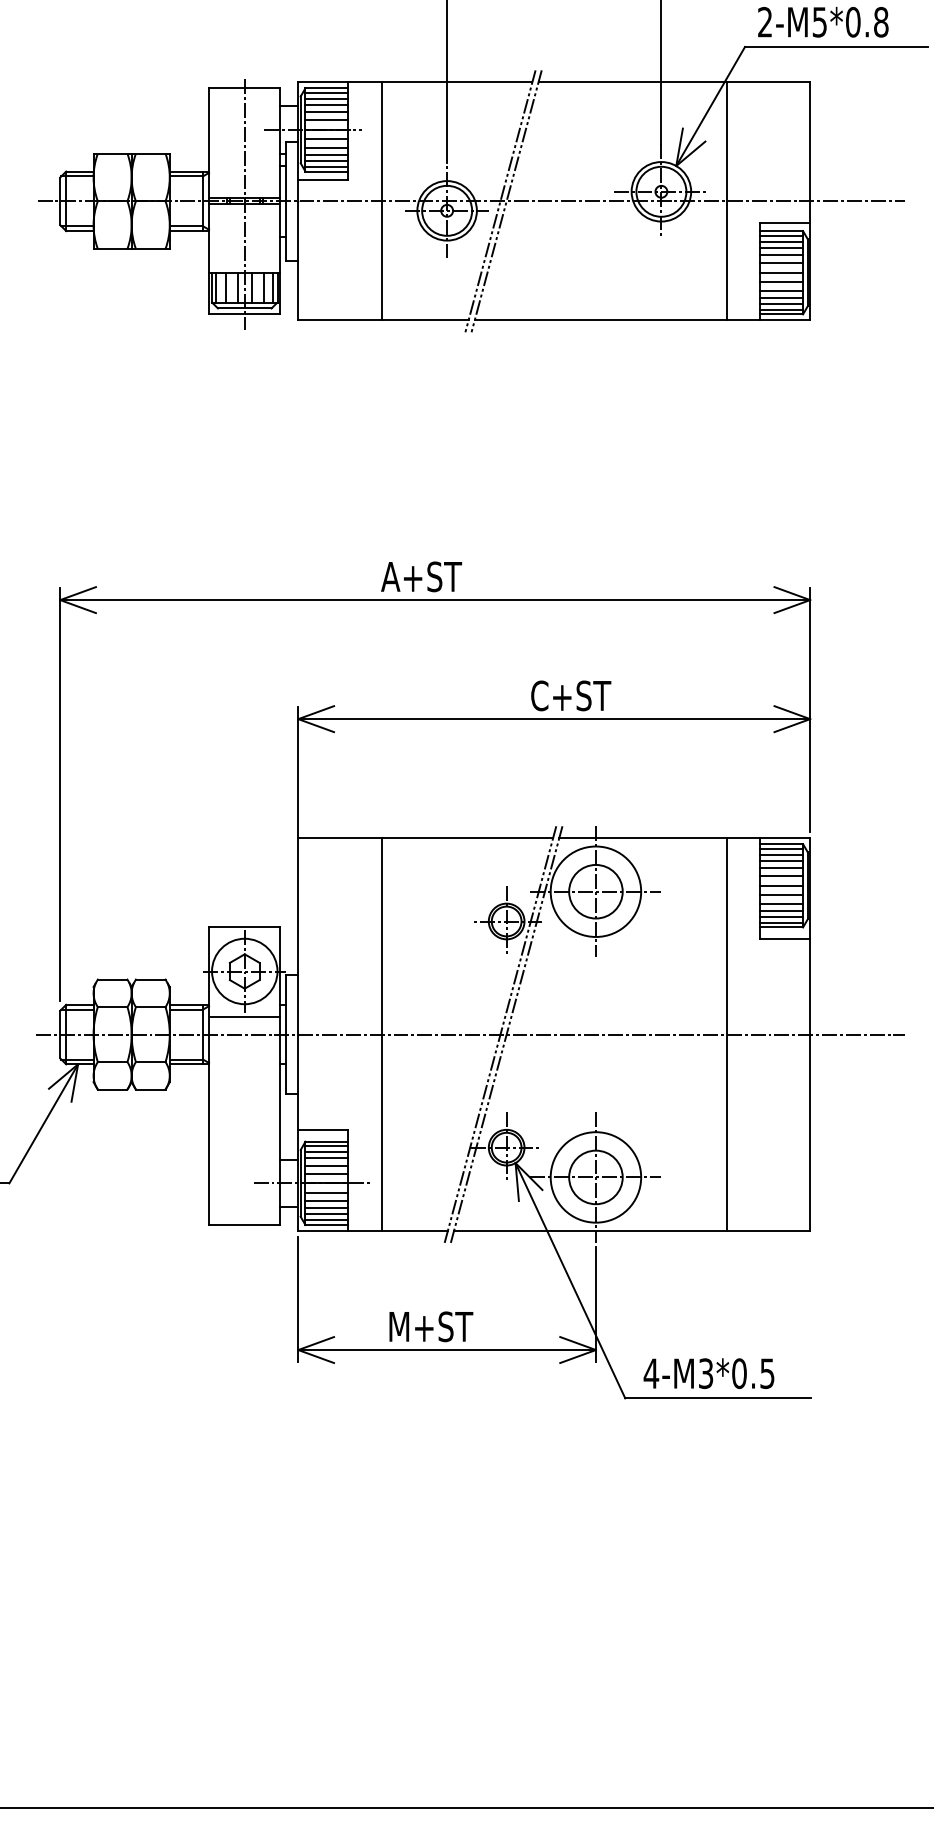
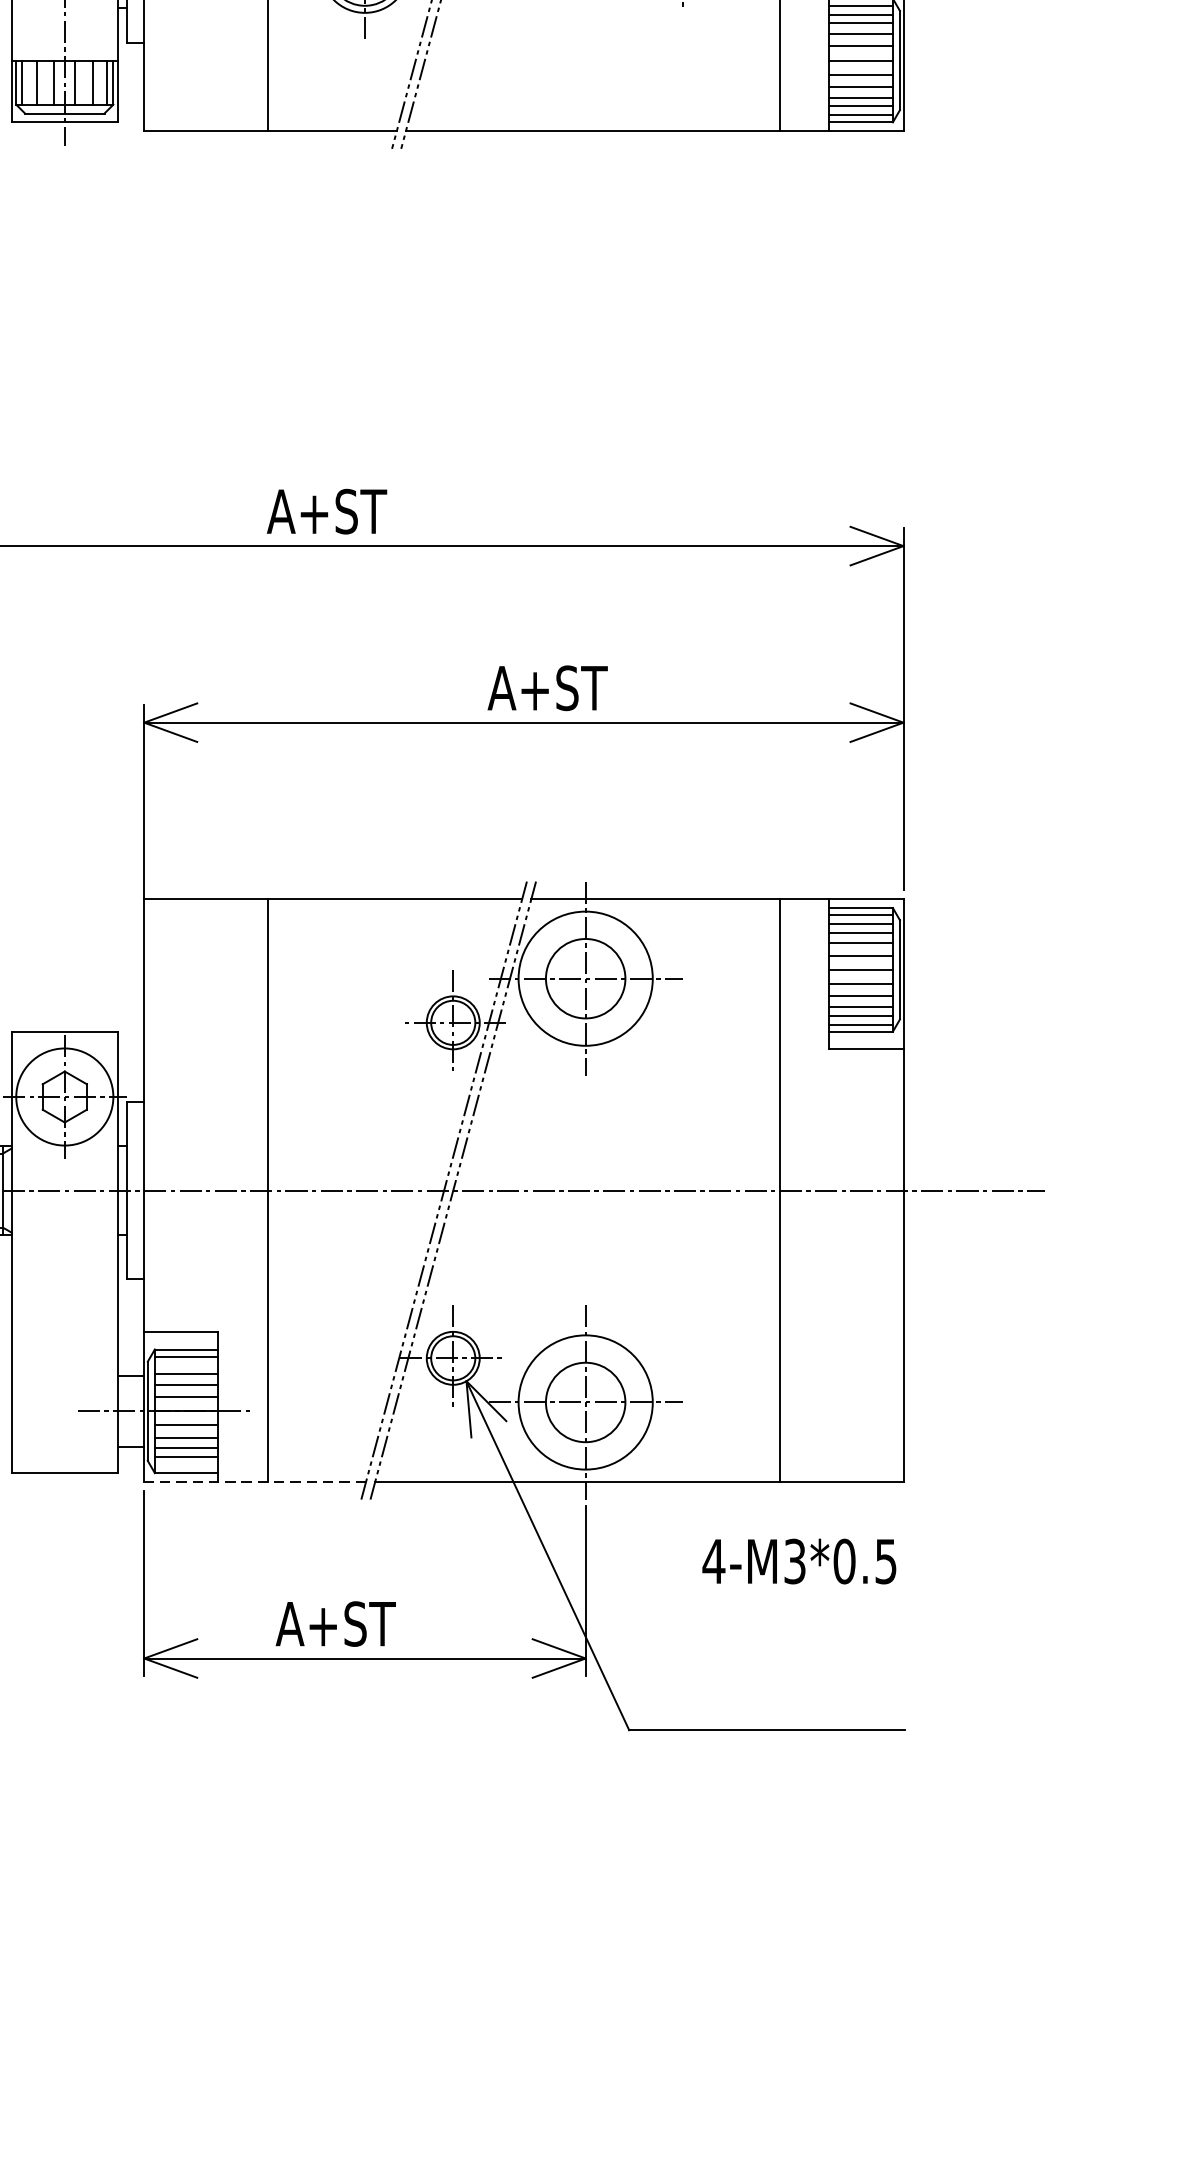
text: (570, 695) -> (547, 687), C+ST -> A+ST
line: (244, 1016) -> (64, 1163), removed
line: (326, 1152) -> (186, 1365), removed
line: (326, 1220) -> (186, 1466), removed
line: (373, 1231) -> (255, 1482), solid -> dashed
text: (430, 1326) -> (340, 1623), M+ST -> A+ST
text: (708, 1373) -> (798, 1561), moved

